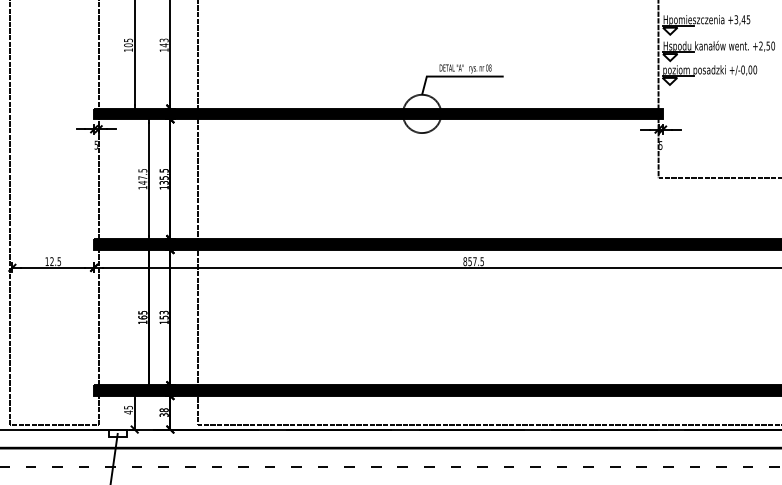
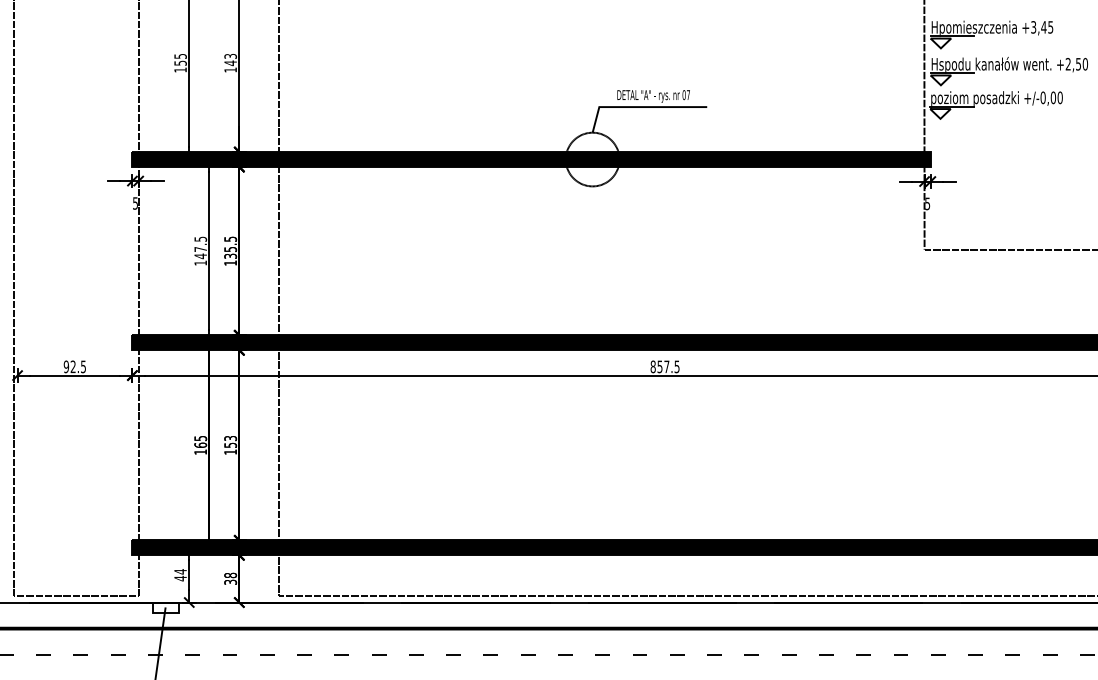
text: (128, 44) -> (180, 62), 105 -> 155
text: (490, 68) -> (688, 95), 08 -> 07
text: (47, 261) -> (66, 366), 12.5 -> 92.5
text: (128, 407) -> (180, 571), 45 -> 44

